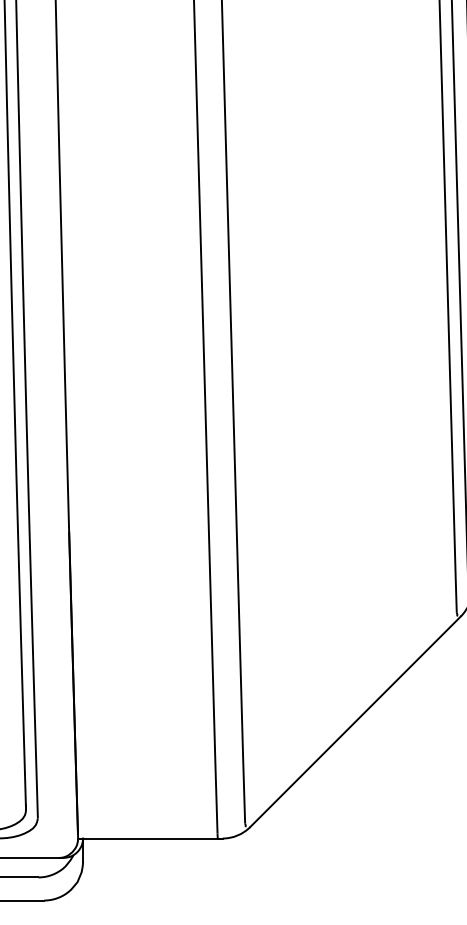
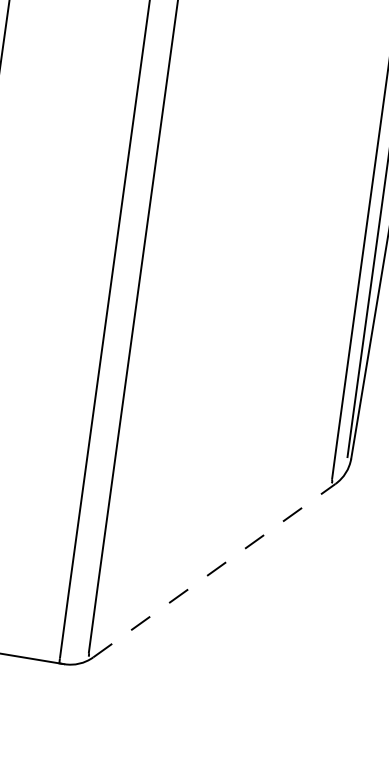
line: (355, 721) -> (214, 570), solid -> dashed

